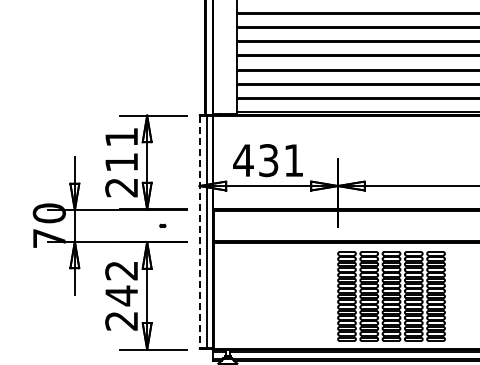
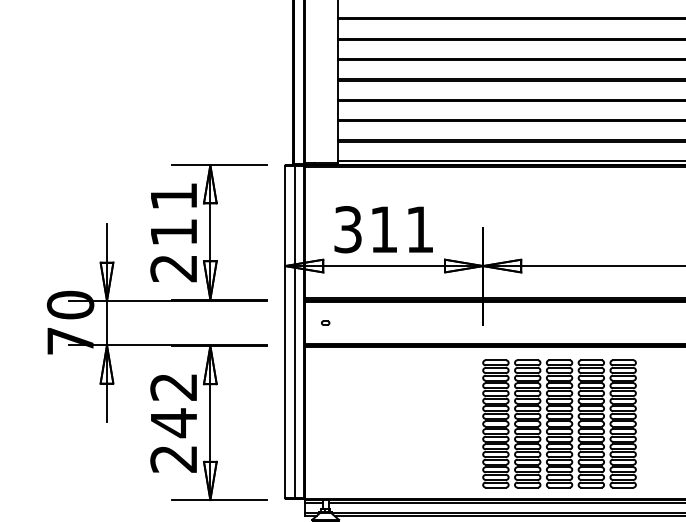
text: (255, 160) -> (365, 229), 431 -> 311
part: (162, 225) -> (325, 322), moved
line: (199, 232) -> (285, 332), dashed -> solid

